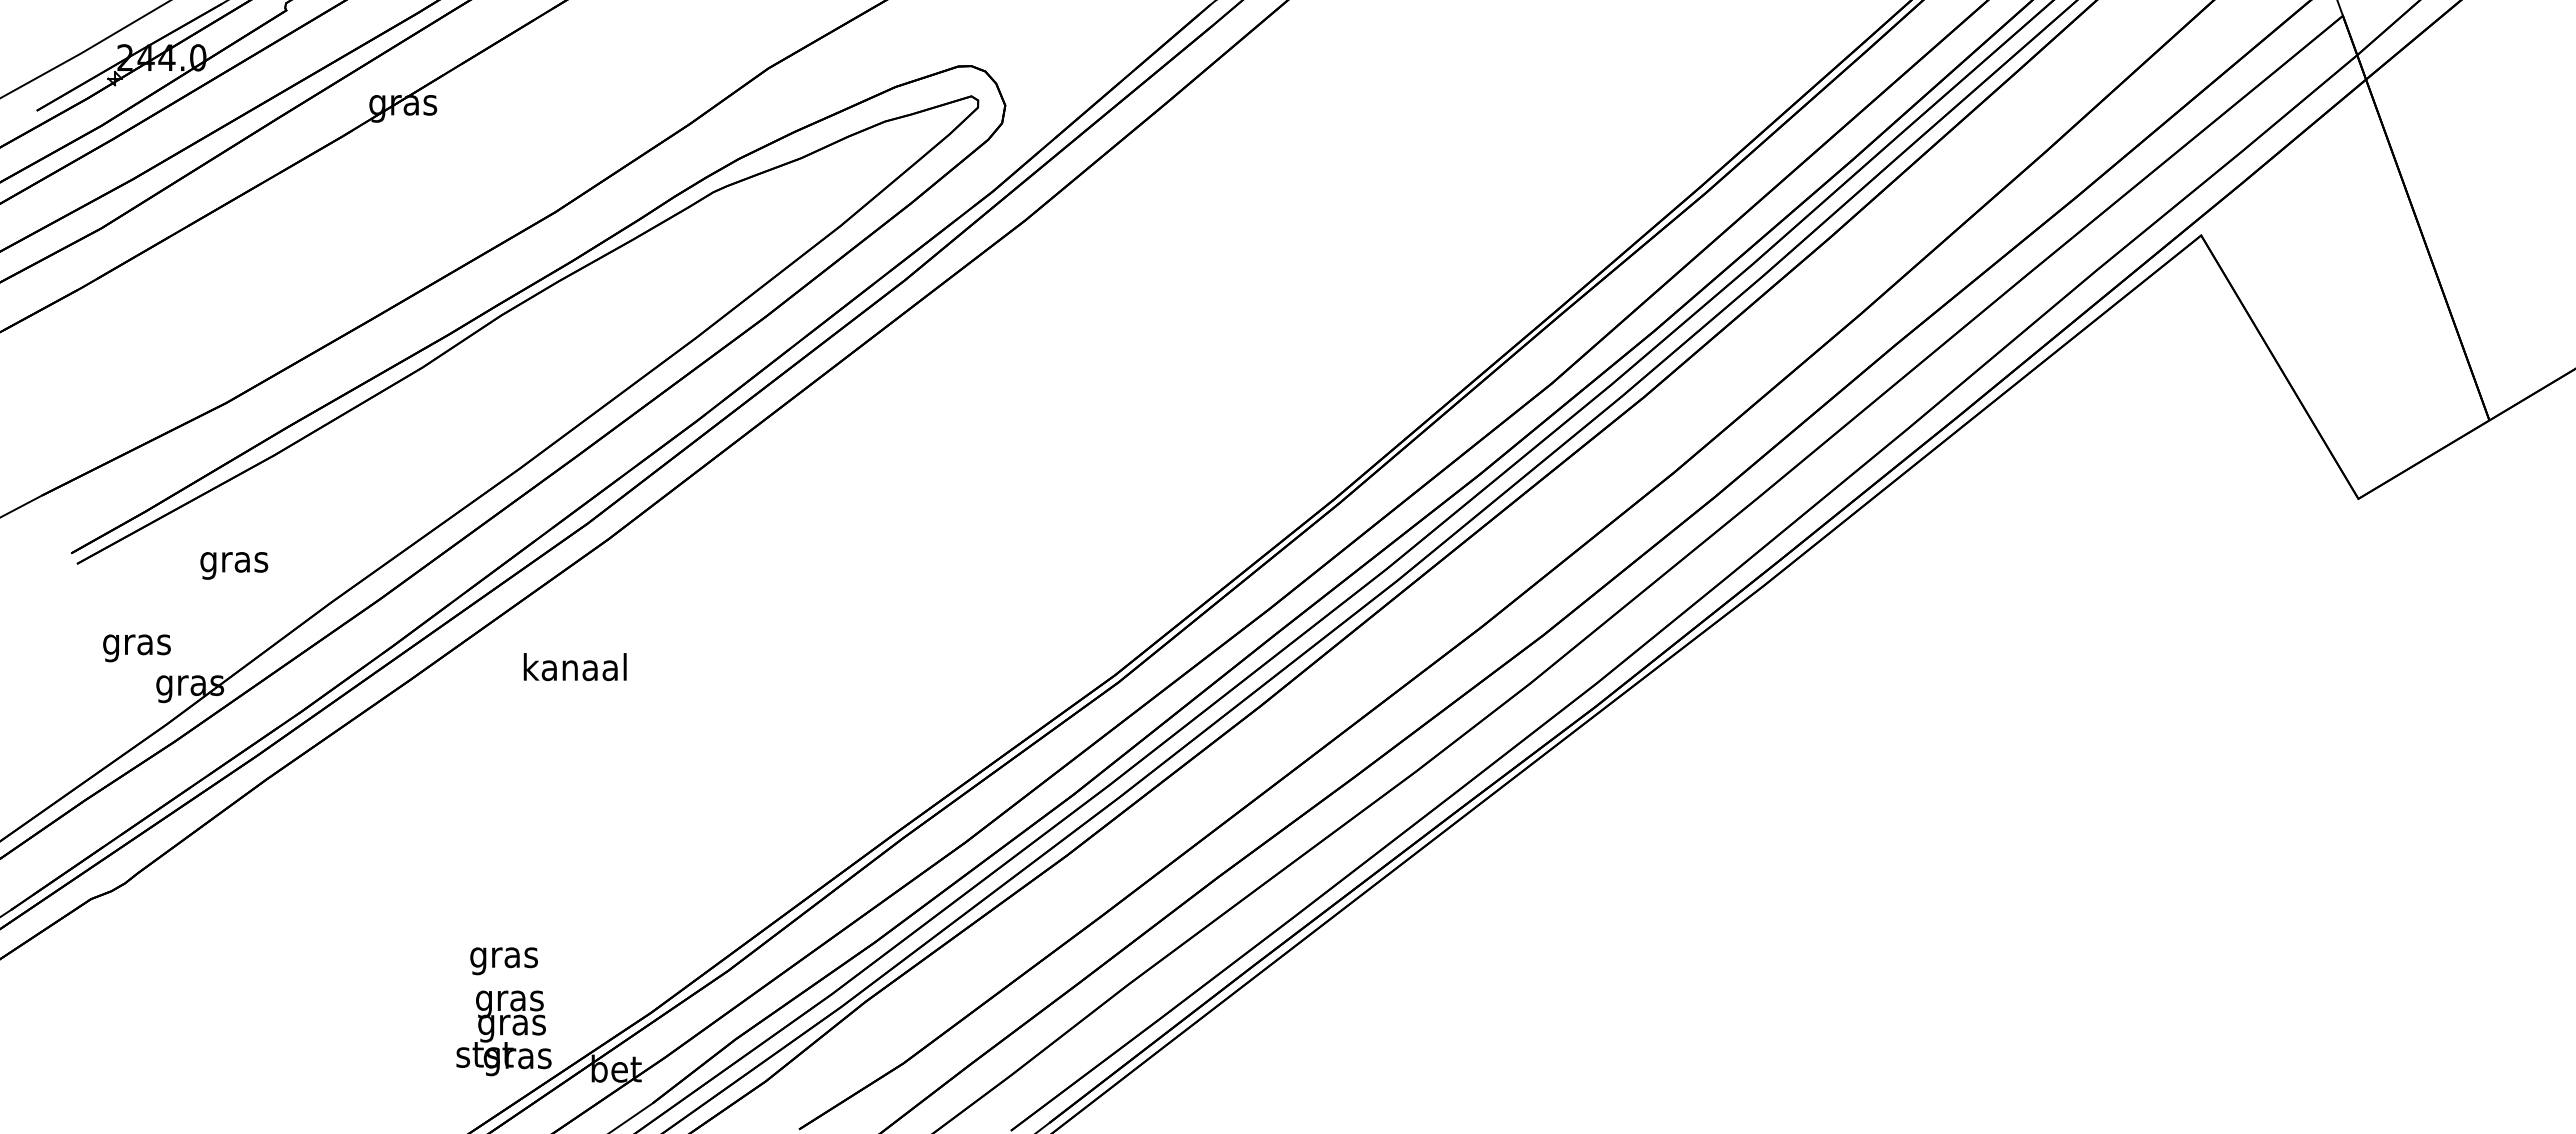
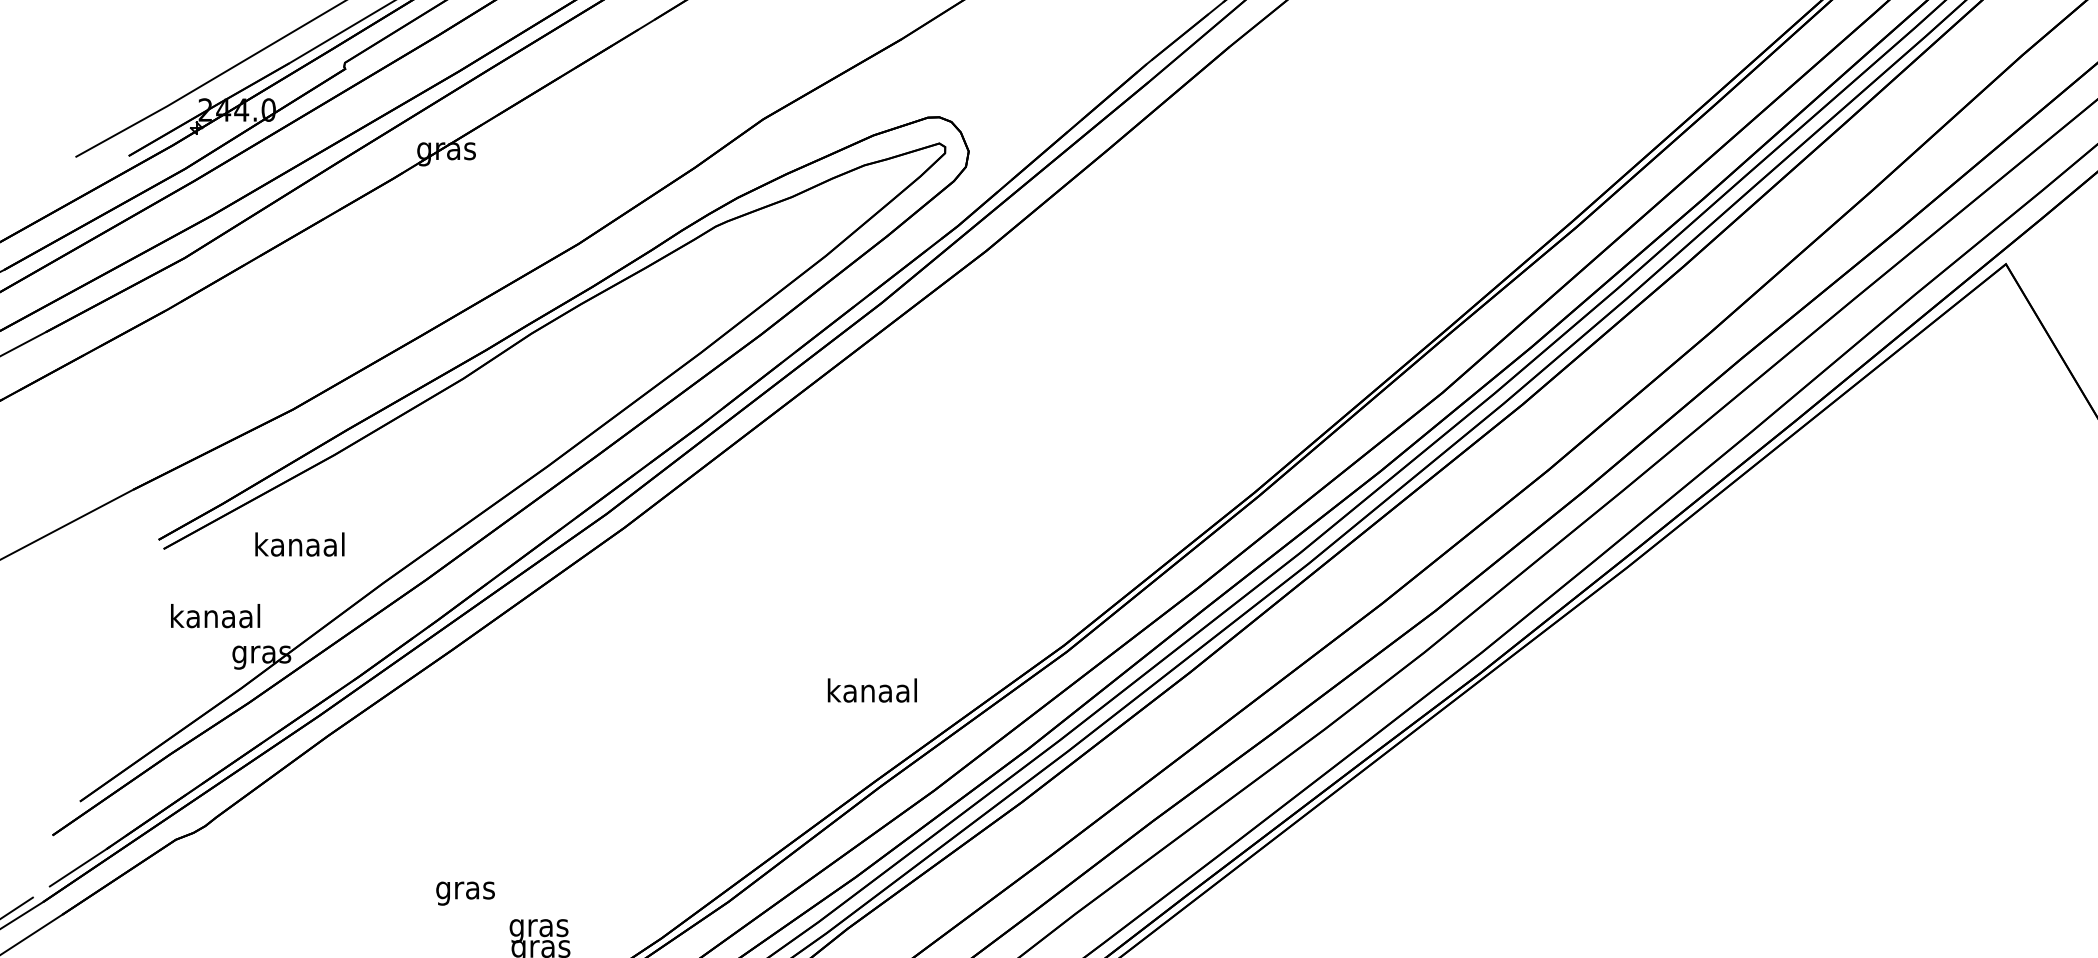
text: (233, 561) -> (299, 546), gras -> kanaal
text: (136, 644) -> (215, 618), gras -> kanaal
text: (574, 667) -> (871, 690), moved
text: (503, 961) -> (465, 893), moved

